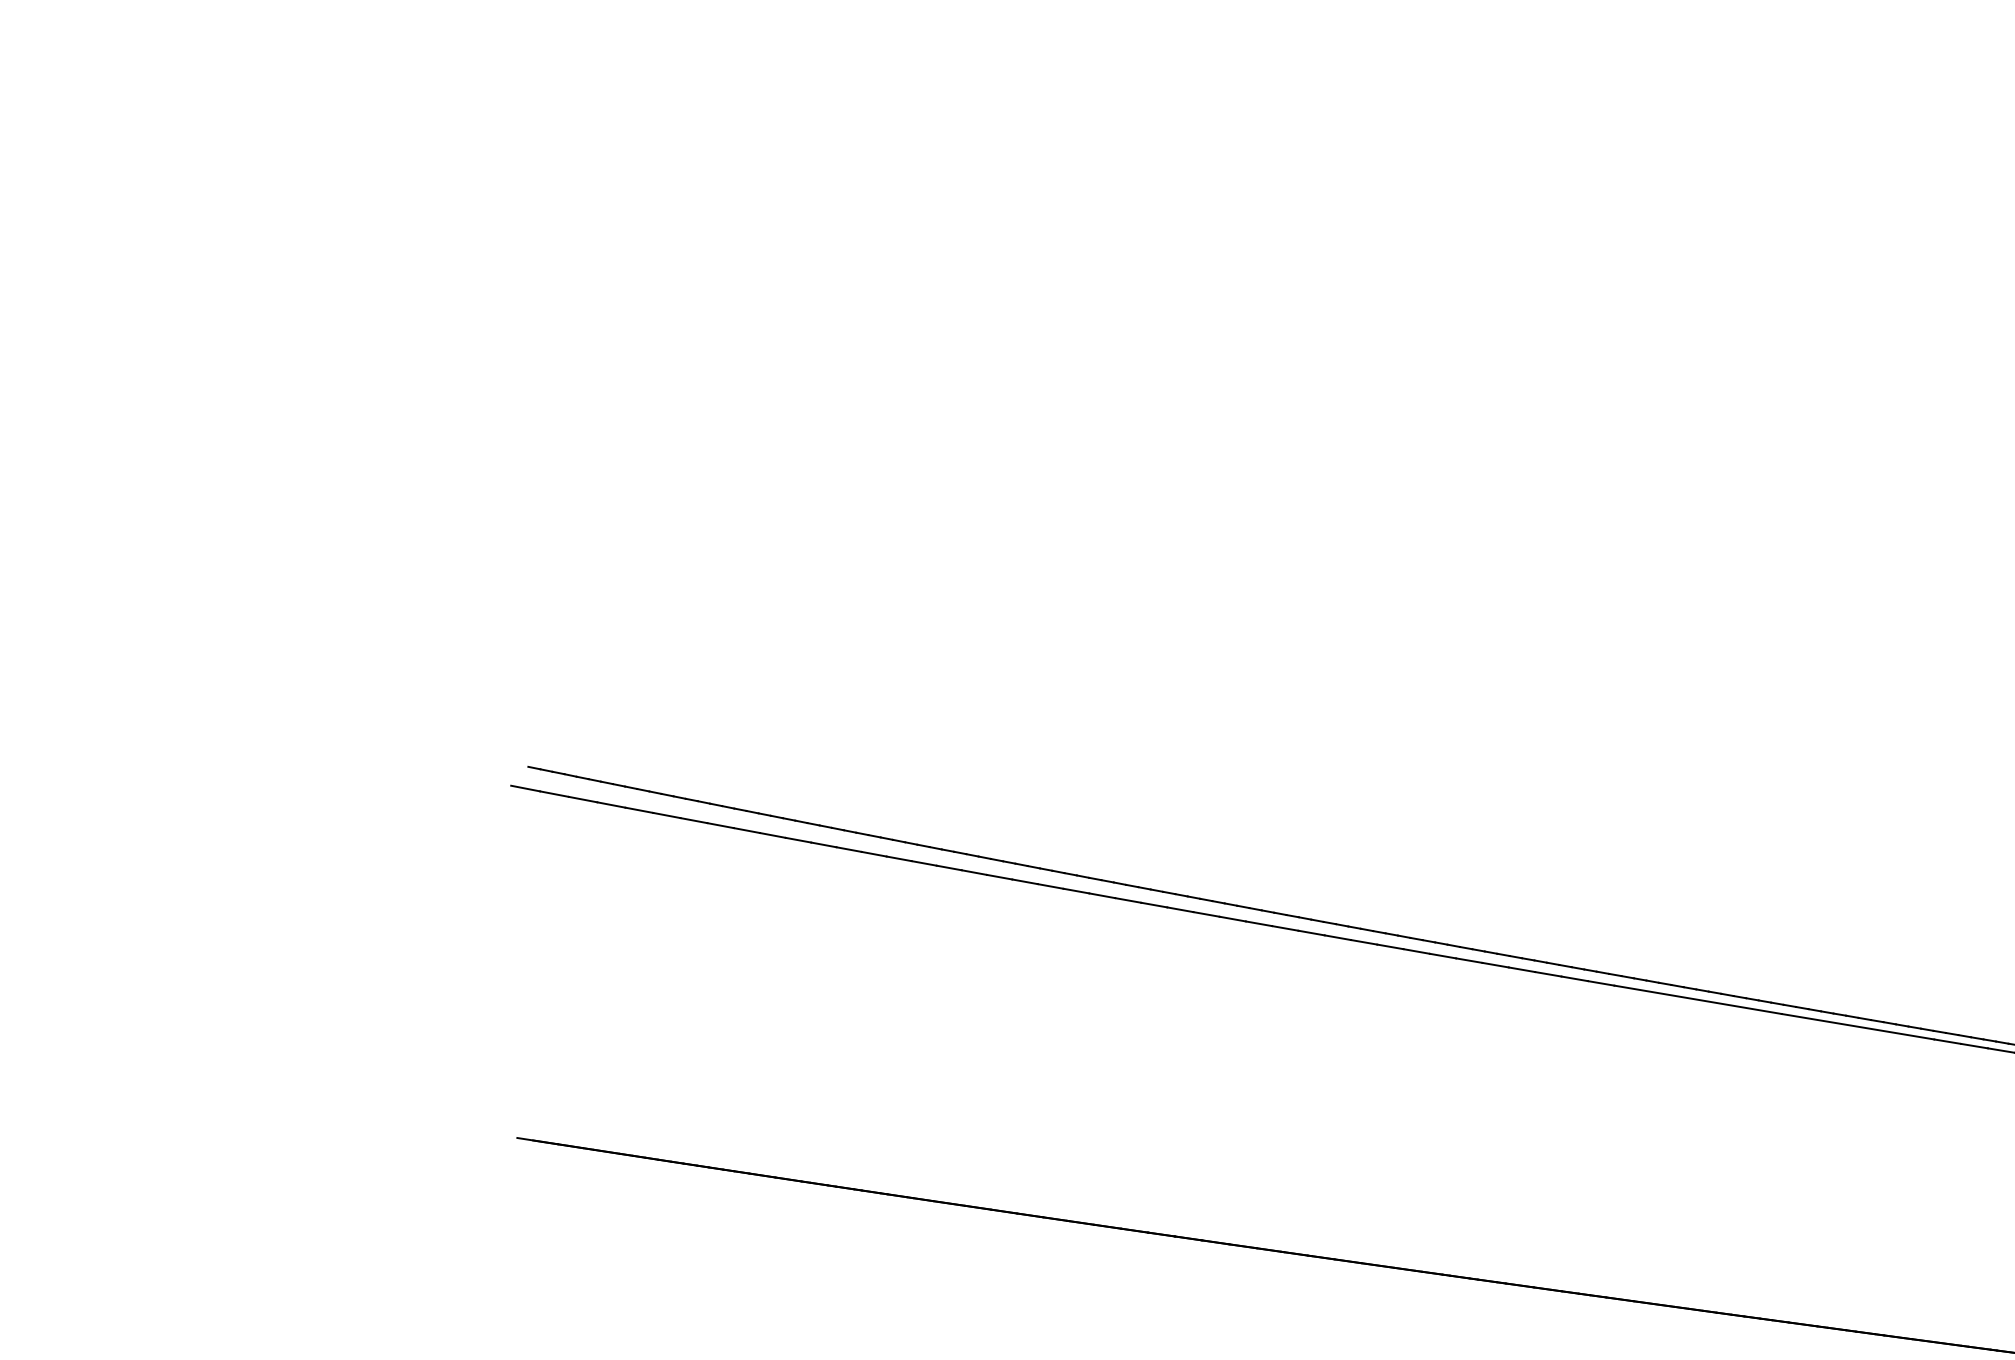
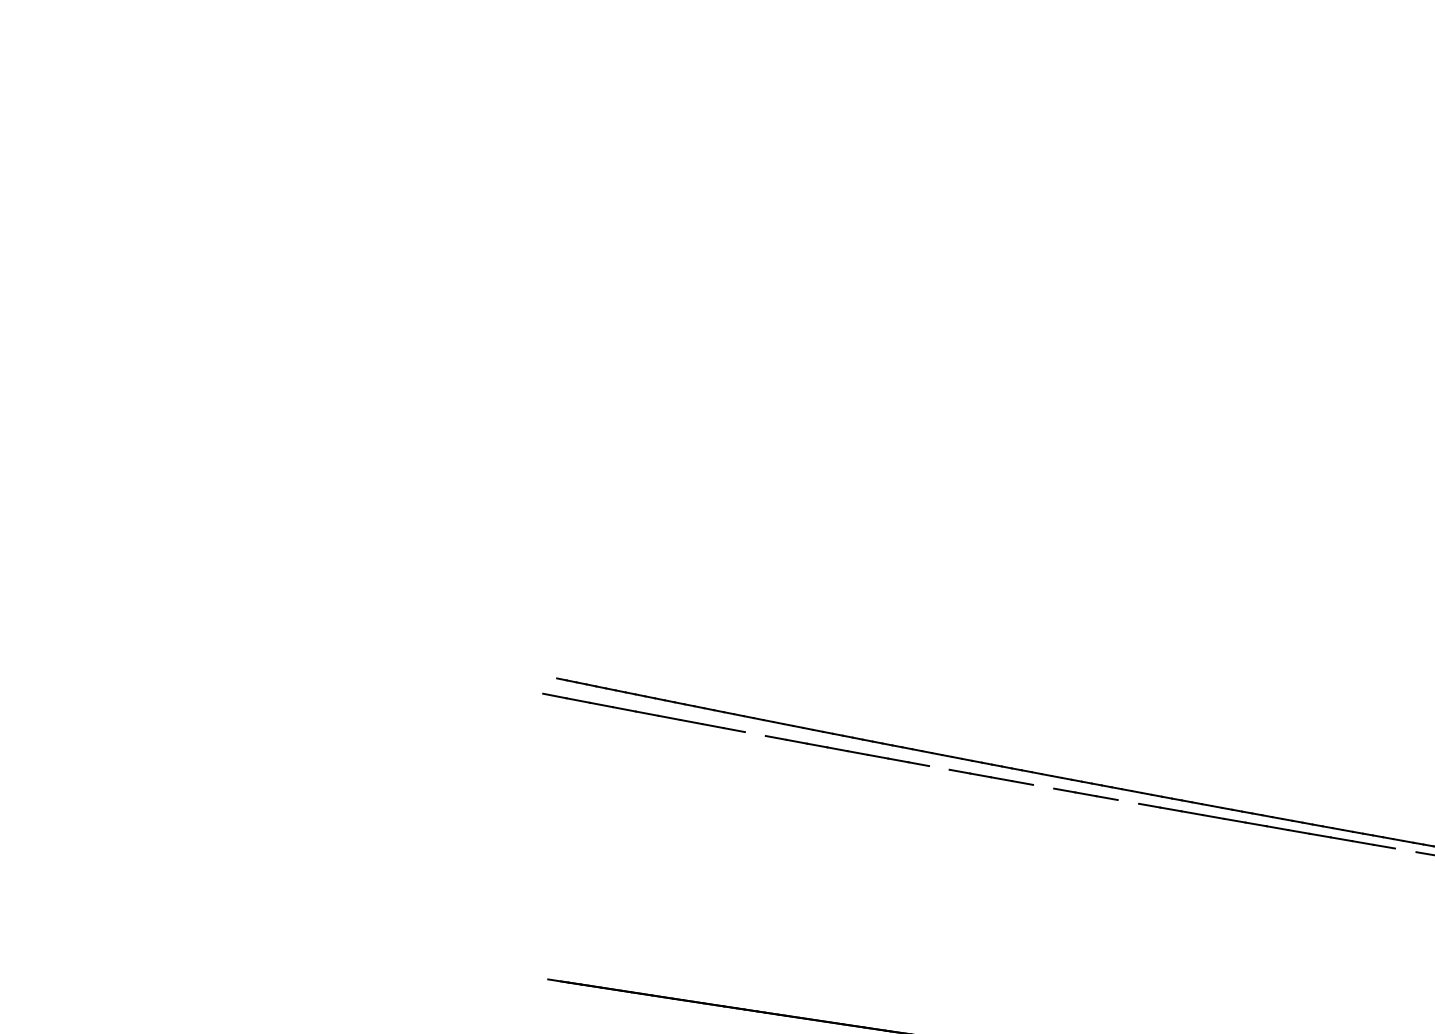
line: (772, 835) -> (755, 734), removed
line: (999, 876) -> (939, 767), removed
line: (1128, 900) -> (1043, 786), removed
line: (1232, 918) -> (1128, 801), removed
line: (1574, 978) -> (1405, 850), removed

